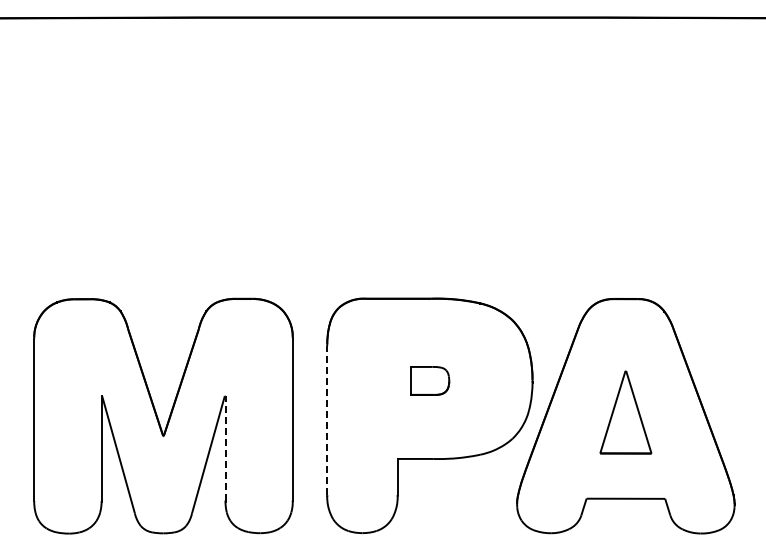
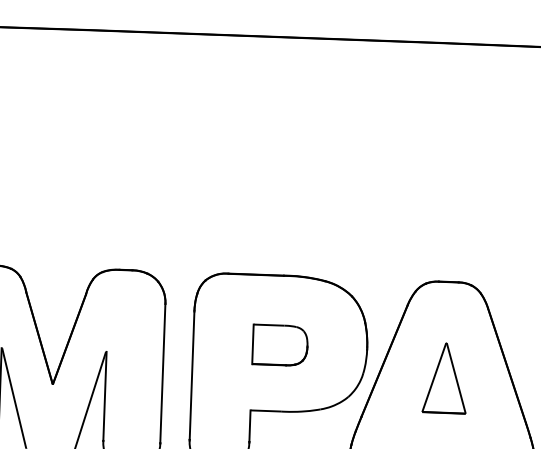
part: (429, 380) -> (279, 344), size x1.67
line: (327, 420) -> (192, 375), dashed -> solid
line: (225, 448) -> (104, 396), dashed -> solid

